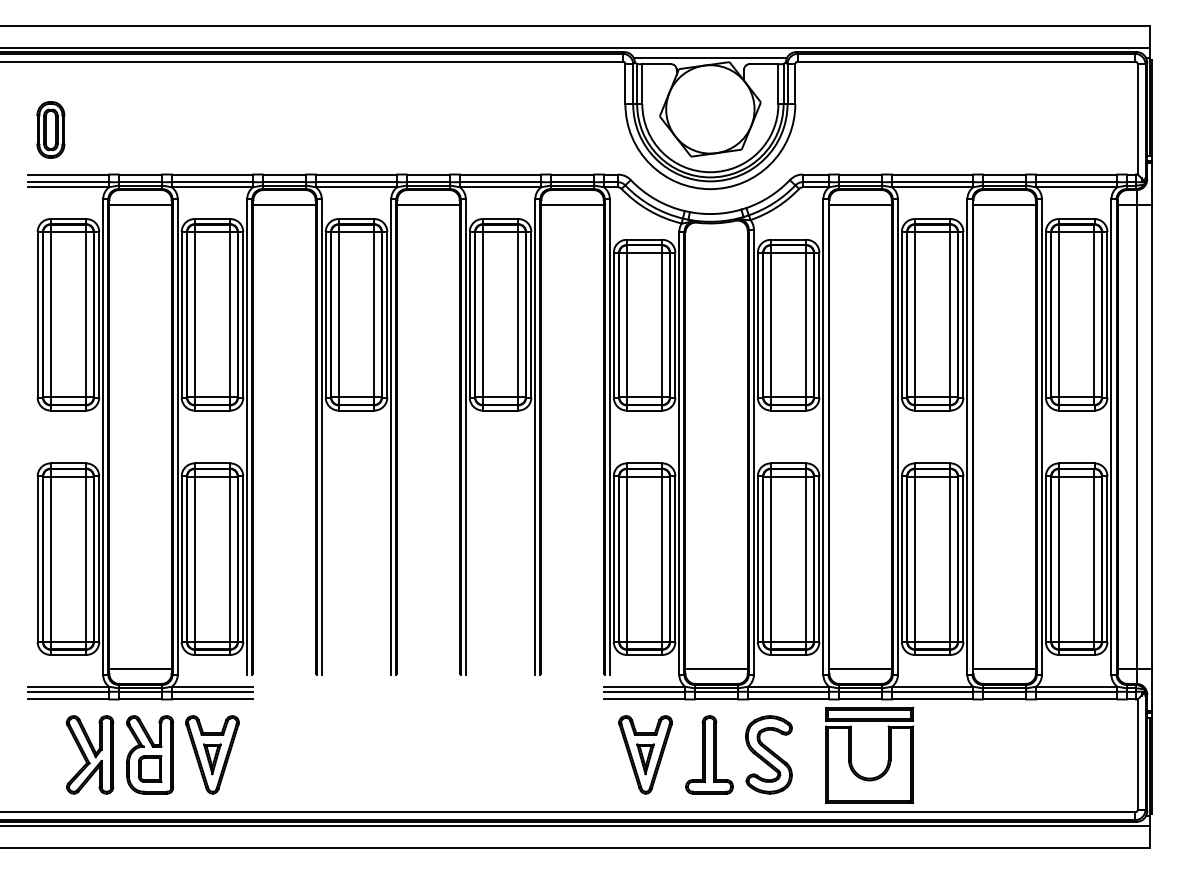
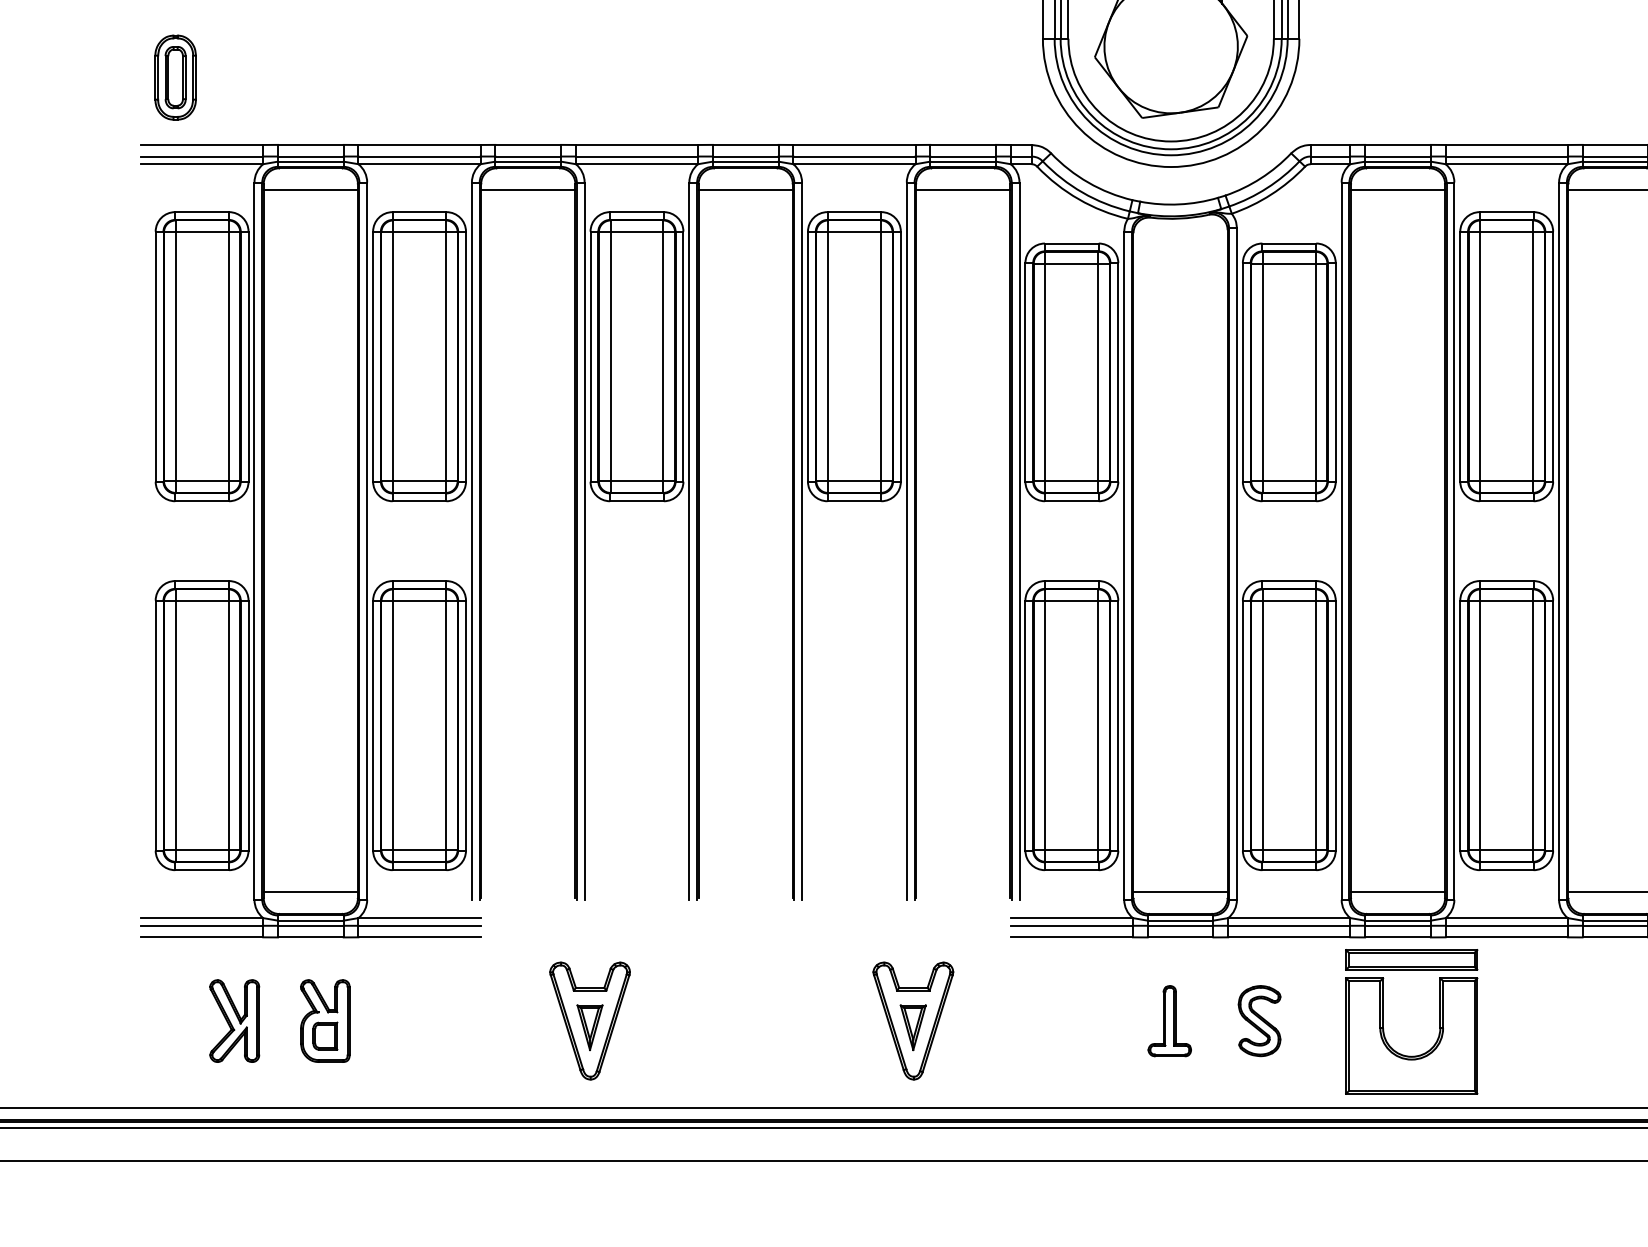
part: (89, 754) -> (233, 1020), size x0.7
part: (149, 754) -> (324, 1020), size x0.7
part: (212, 754) -> (590, 1020), moved
part: (645, 754) -> (913, 1020), moved
part: (709, 754) -> (1169, 1020), size x0.6
part: (768, 754) -> (1258, 1020), size x0.6

